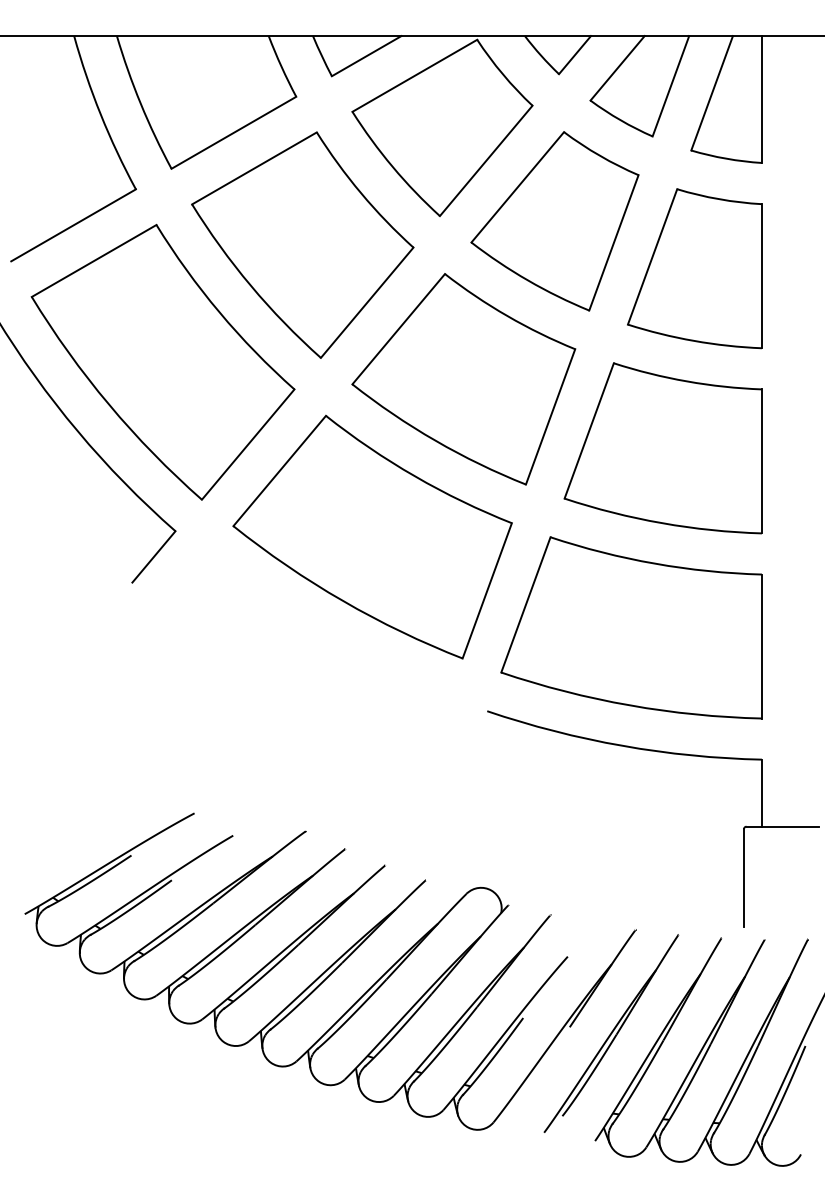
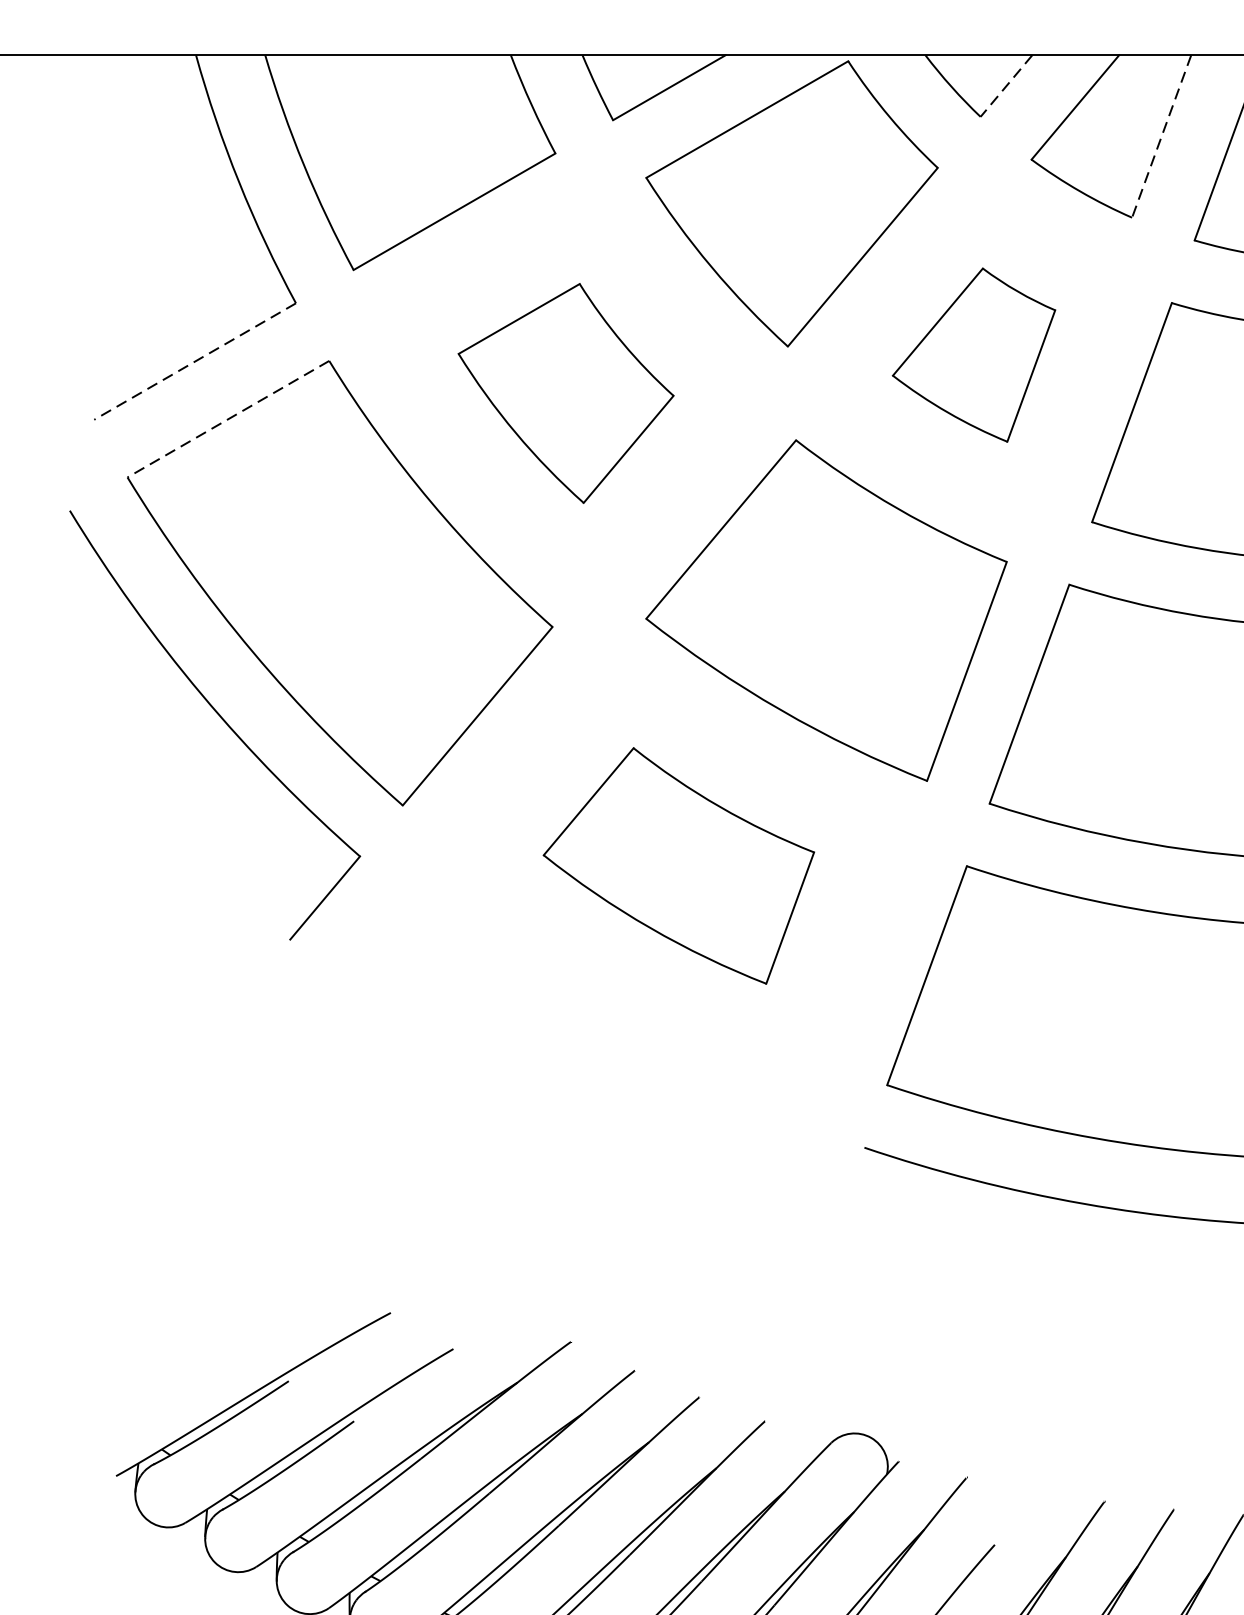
line: (575, 55) -> (1007, 86), solid -> dashed
line: (670, 86) -> (1160, 136), solid -> dashed
part: (554, 221) -> (973, 355), size x0.6
line: (73, 225) -> (194, 361), solid -> dashed
part: (302, 244) -> (565, 392), size x0.6
line: (94, 260) -> (228, 418), solid -> dashed
part: (372, 536) -> (678, 864), size x0.6

